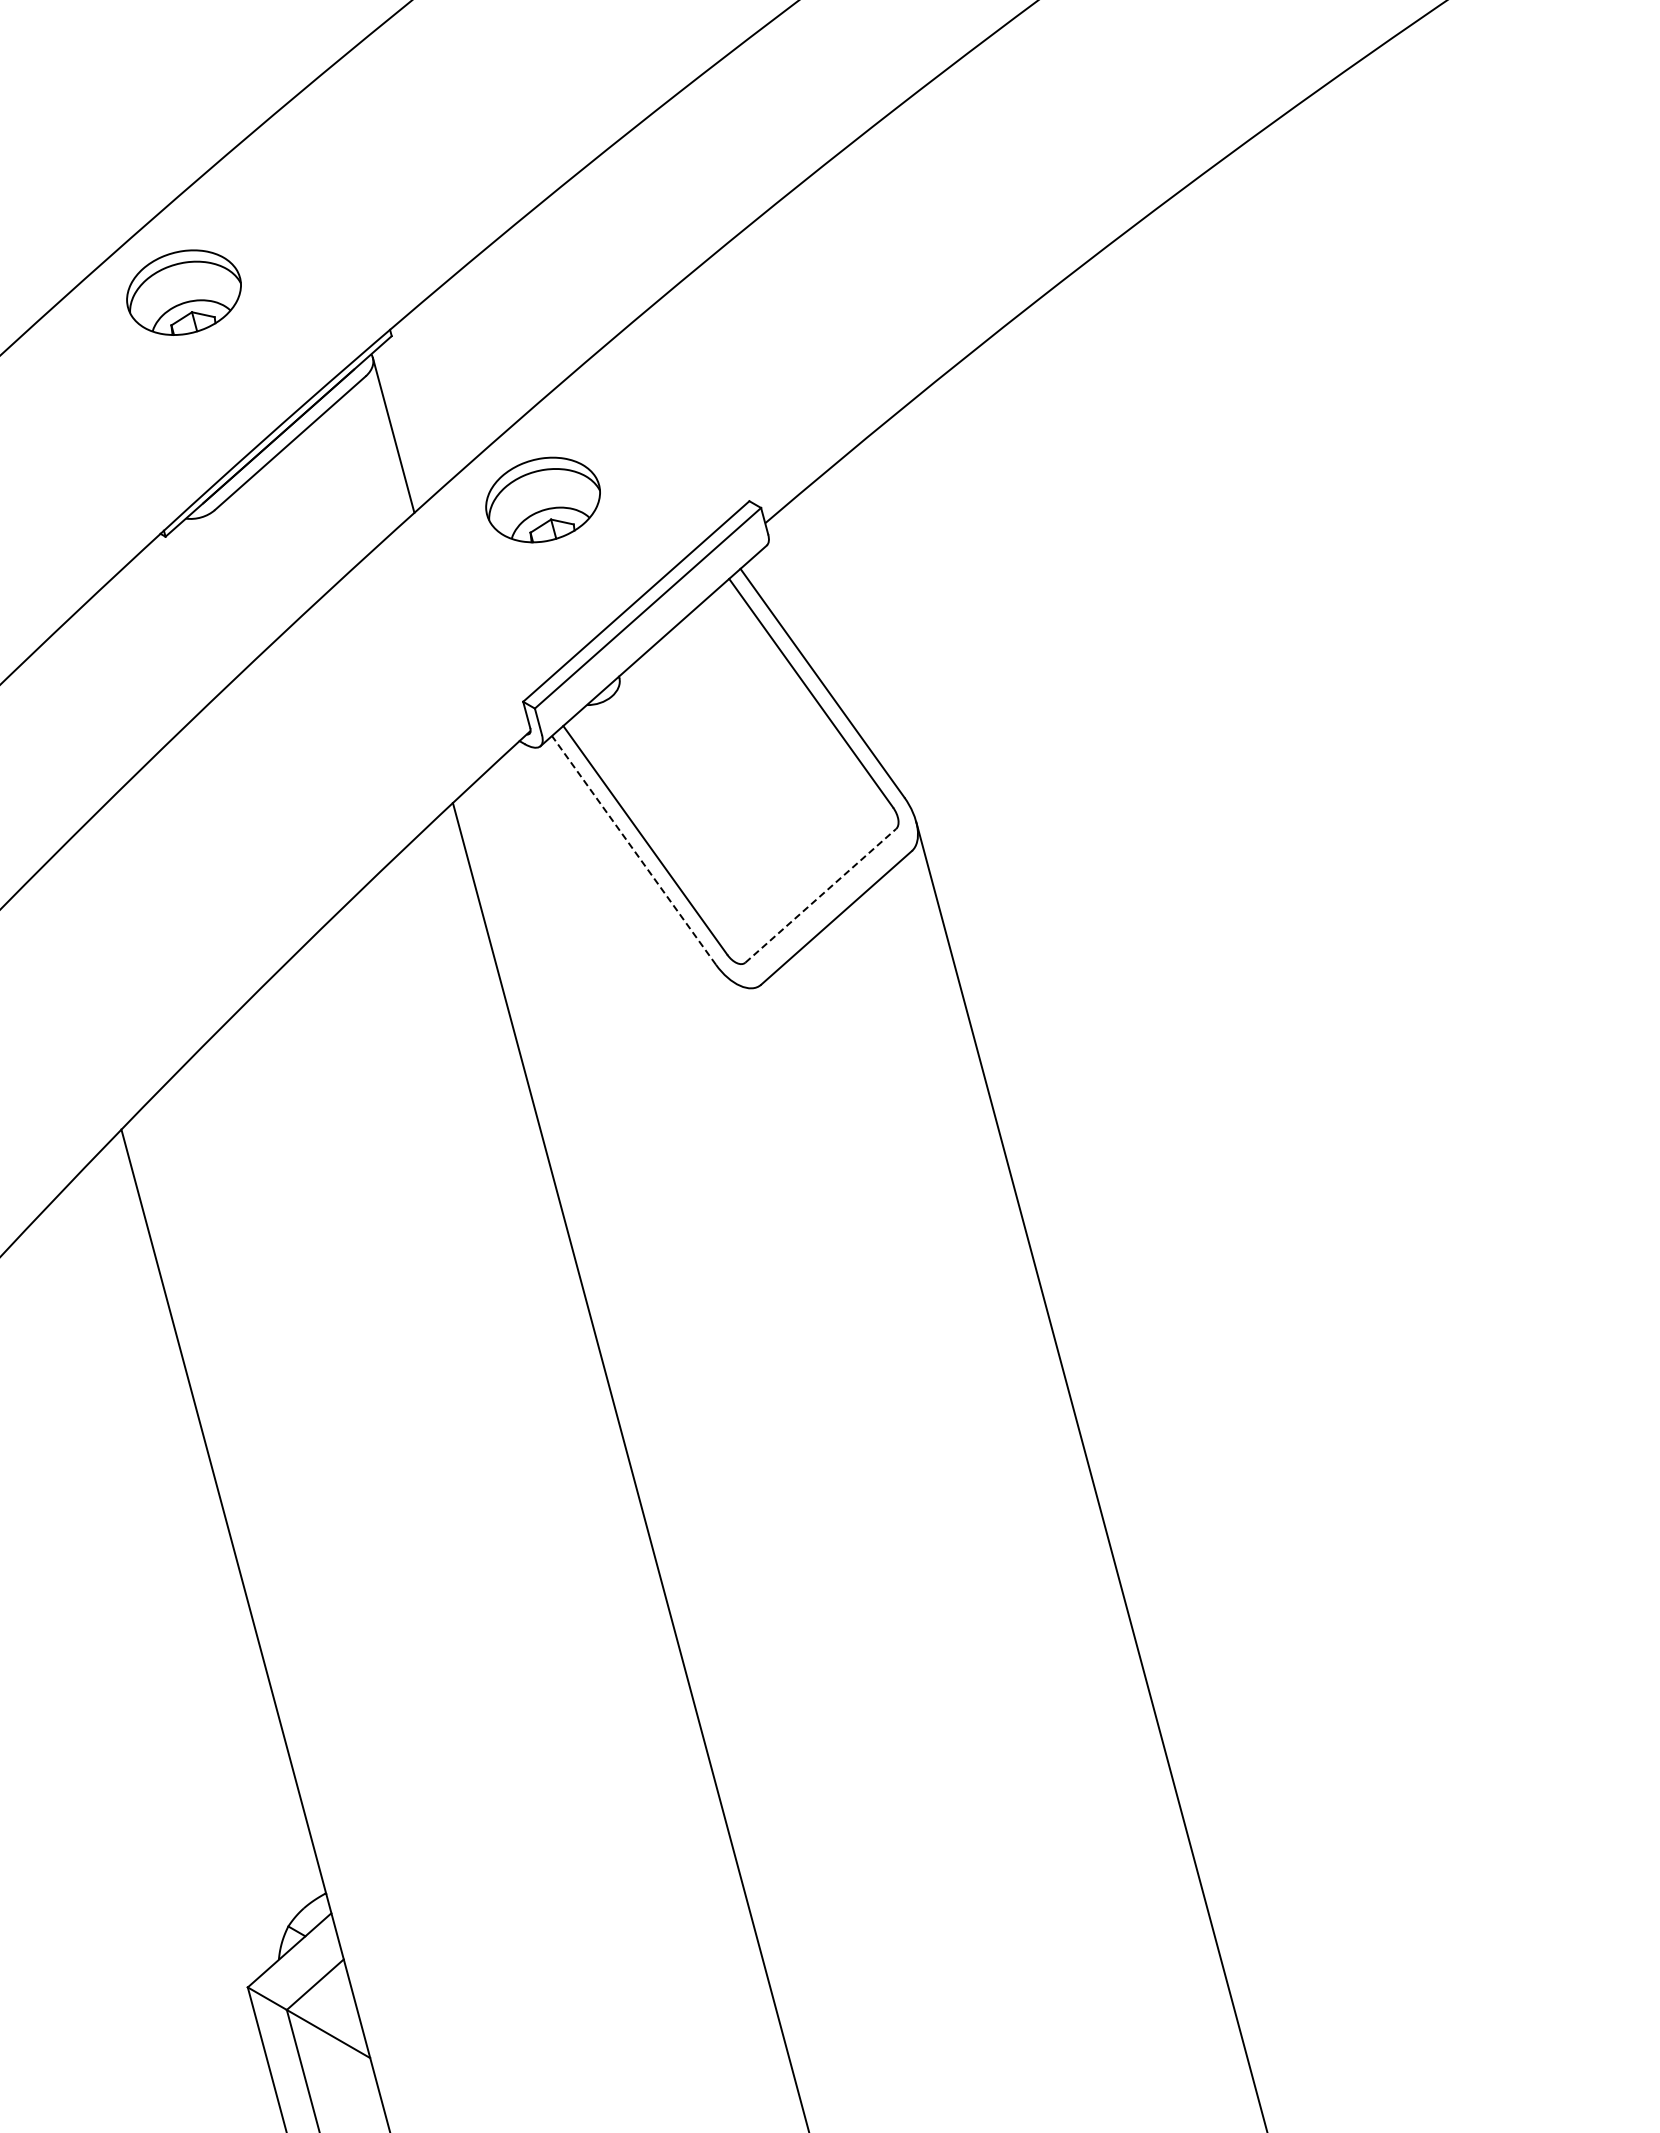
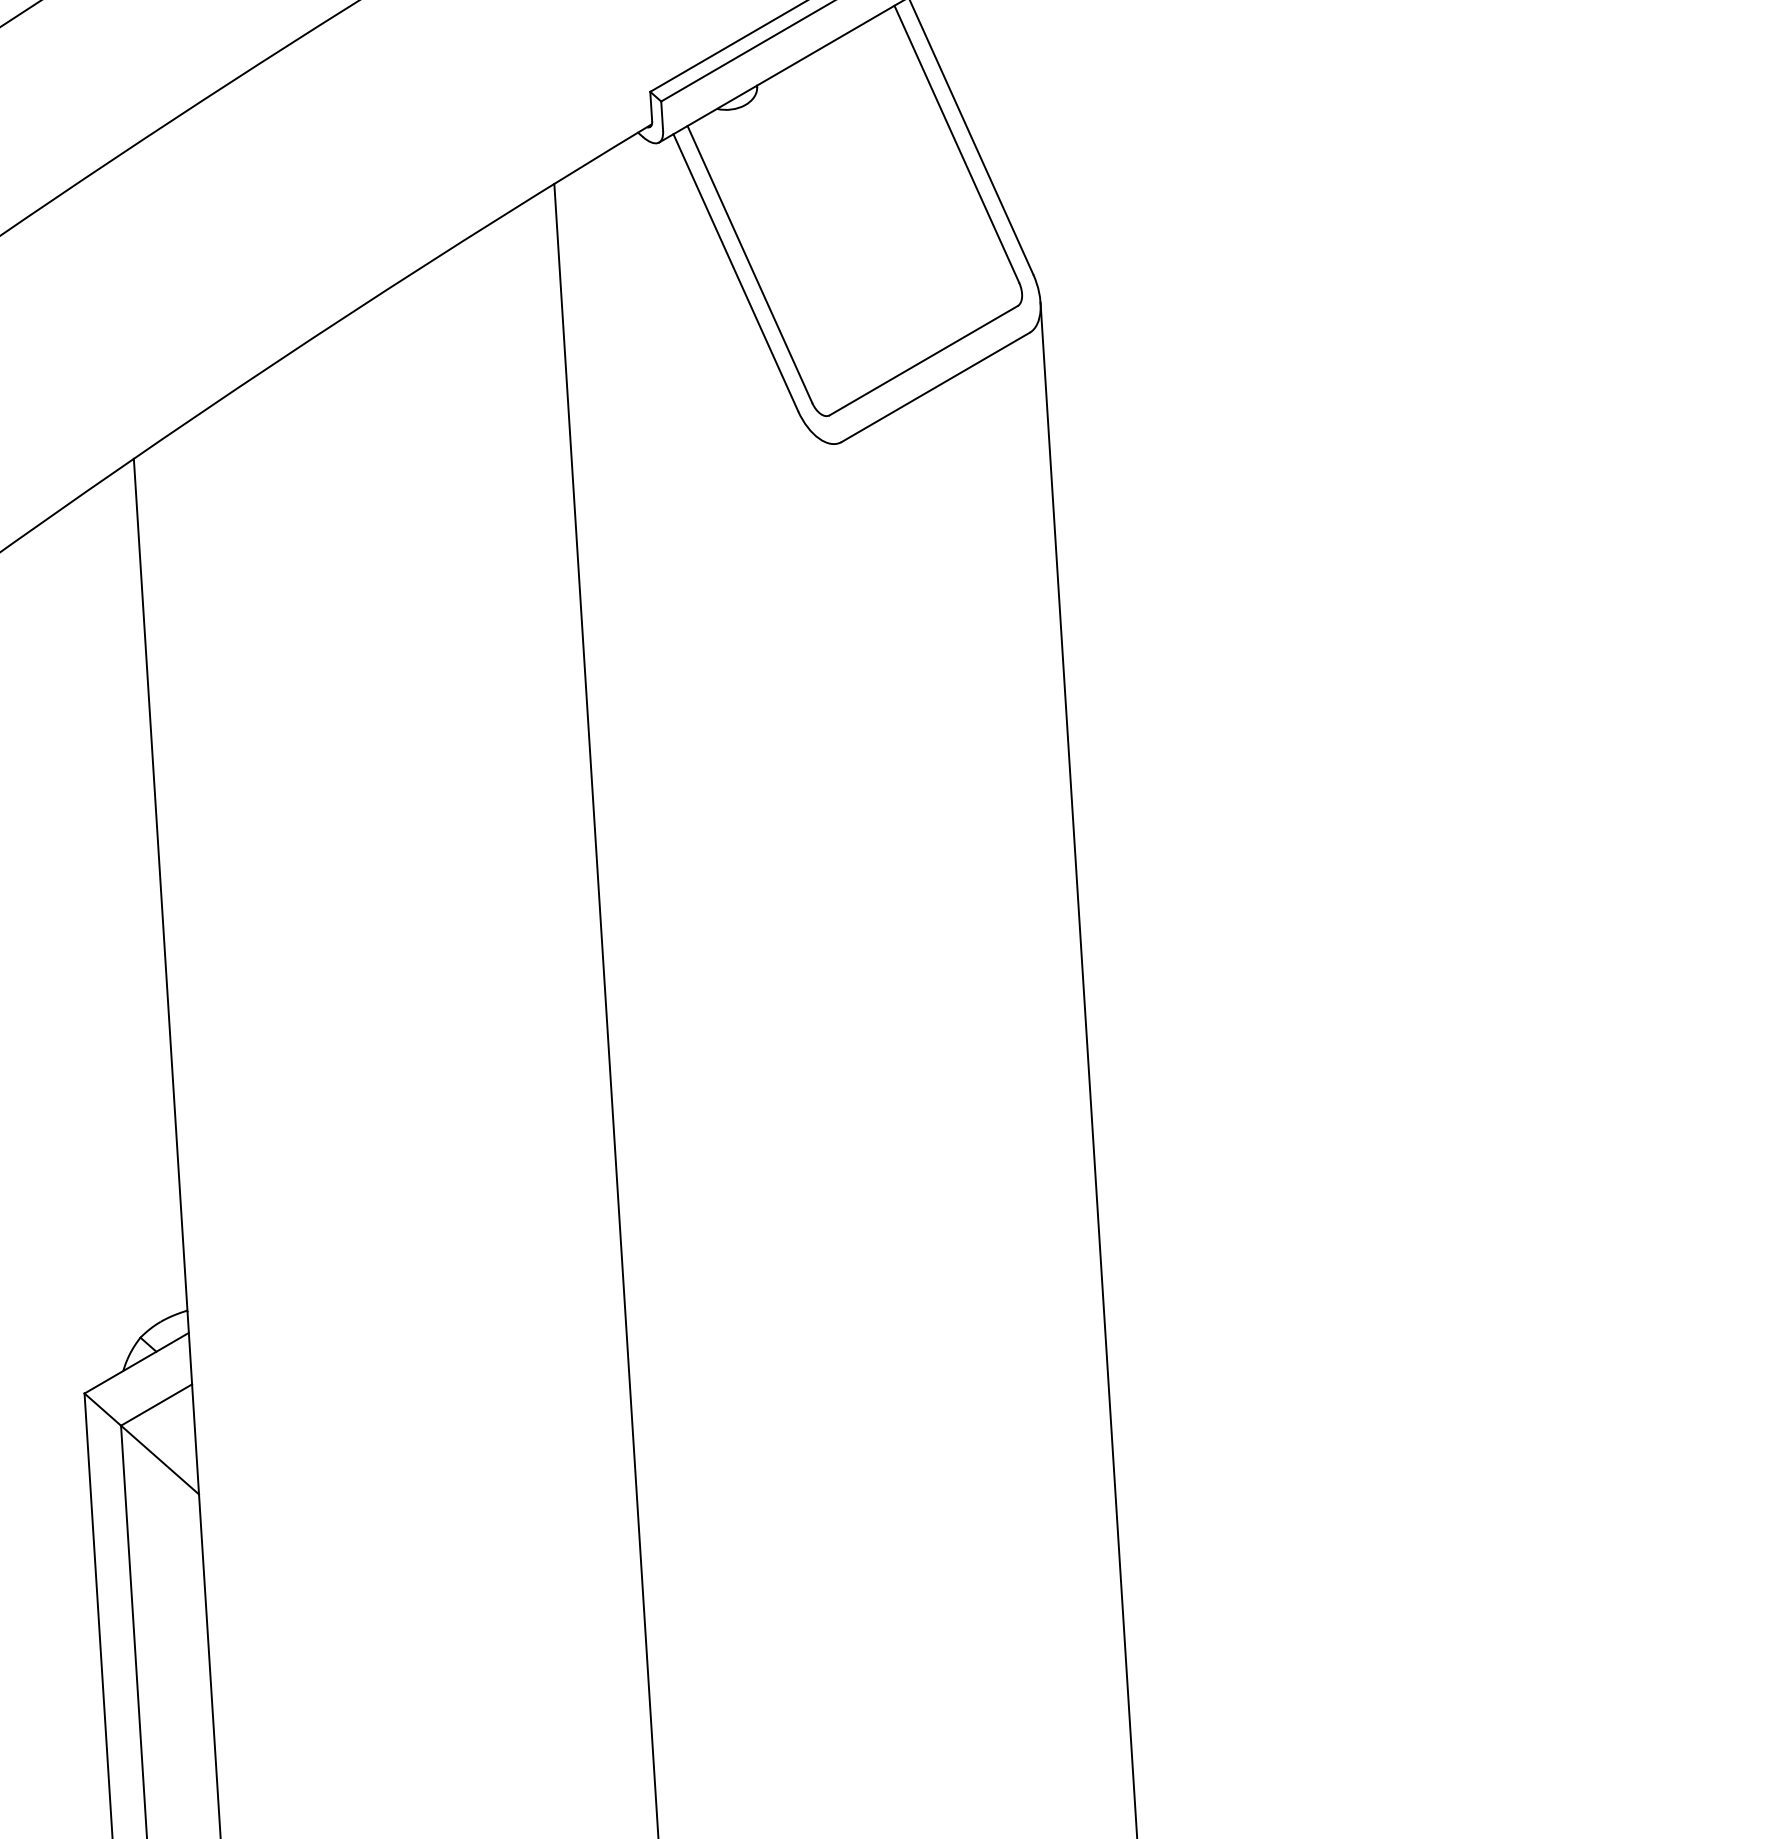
line: (633, 850) -> (735, 272), dashed -> solid
line: (820, 895) -> (923, 360), dashed -> solid

